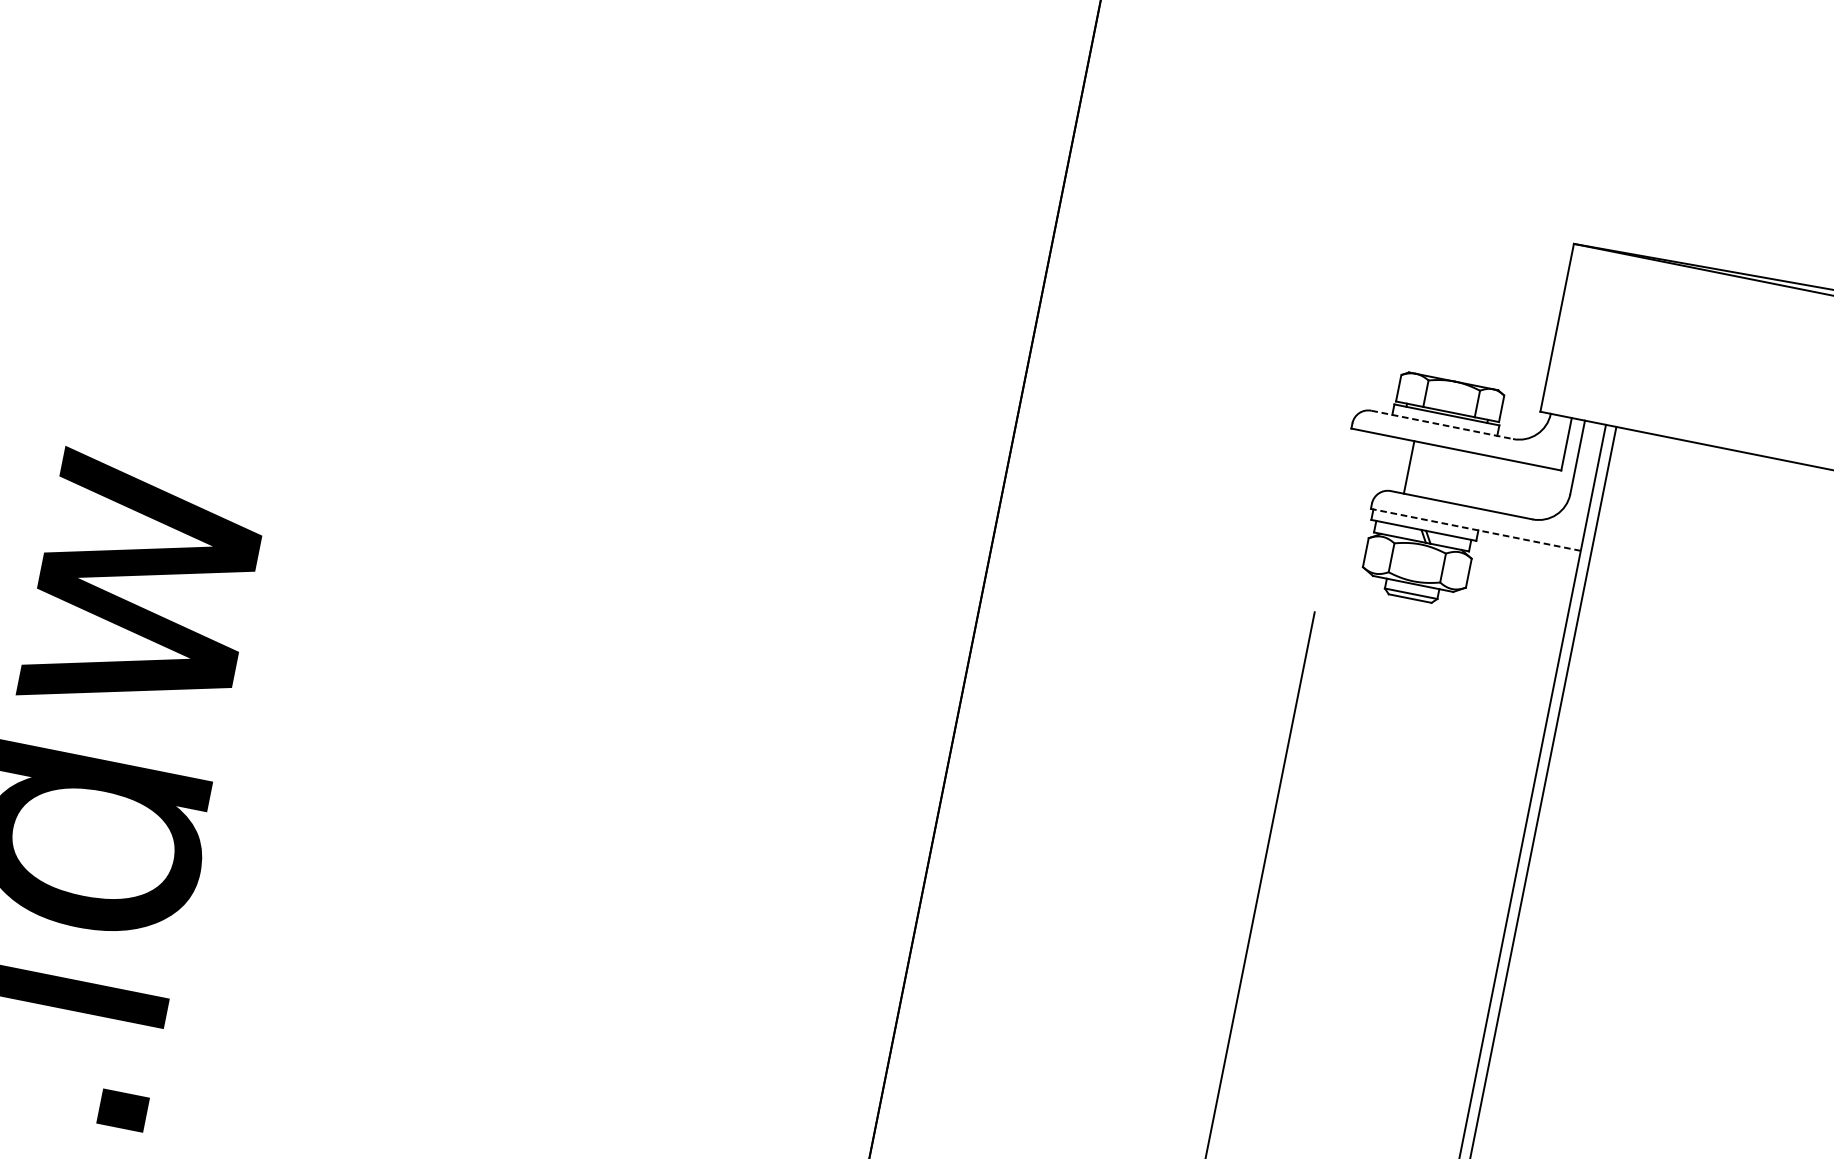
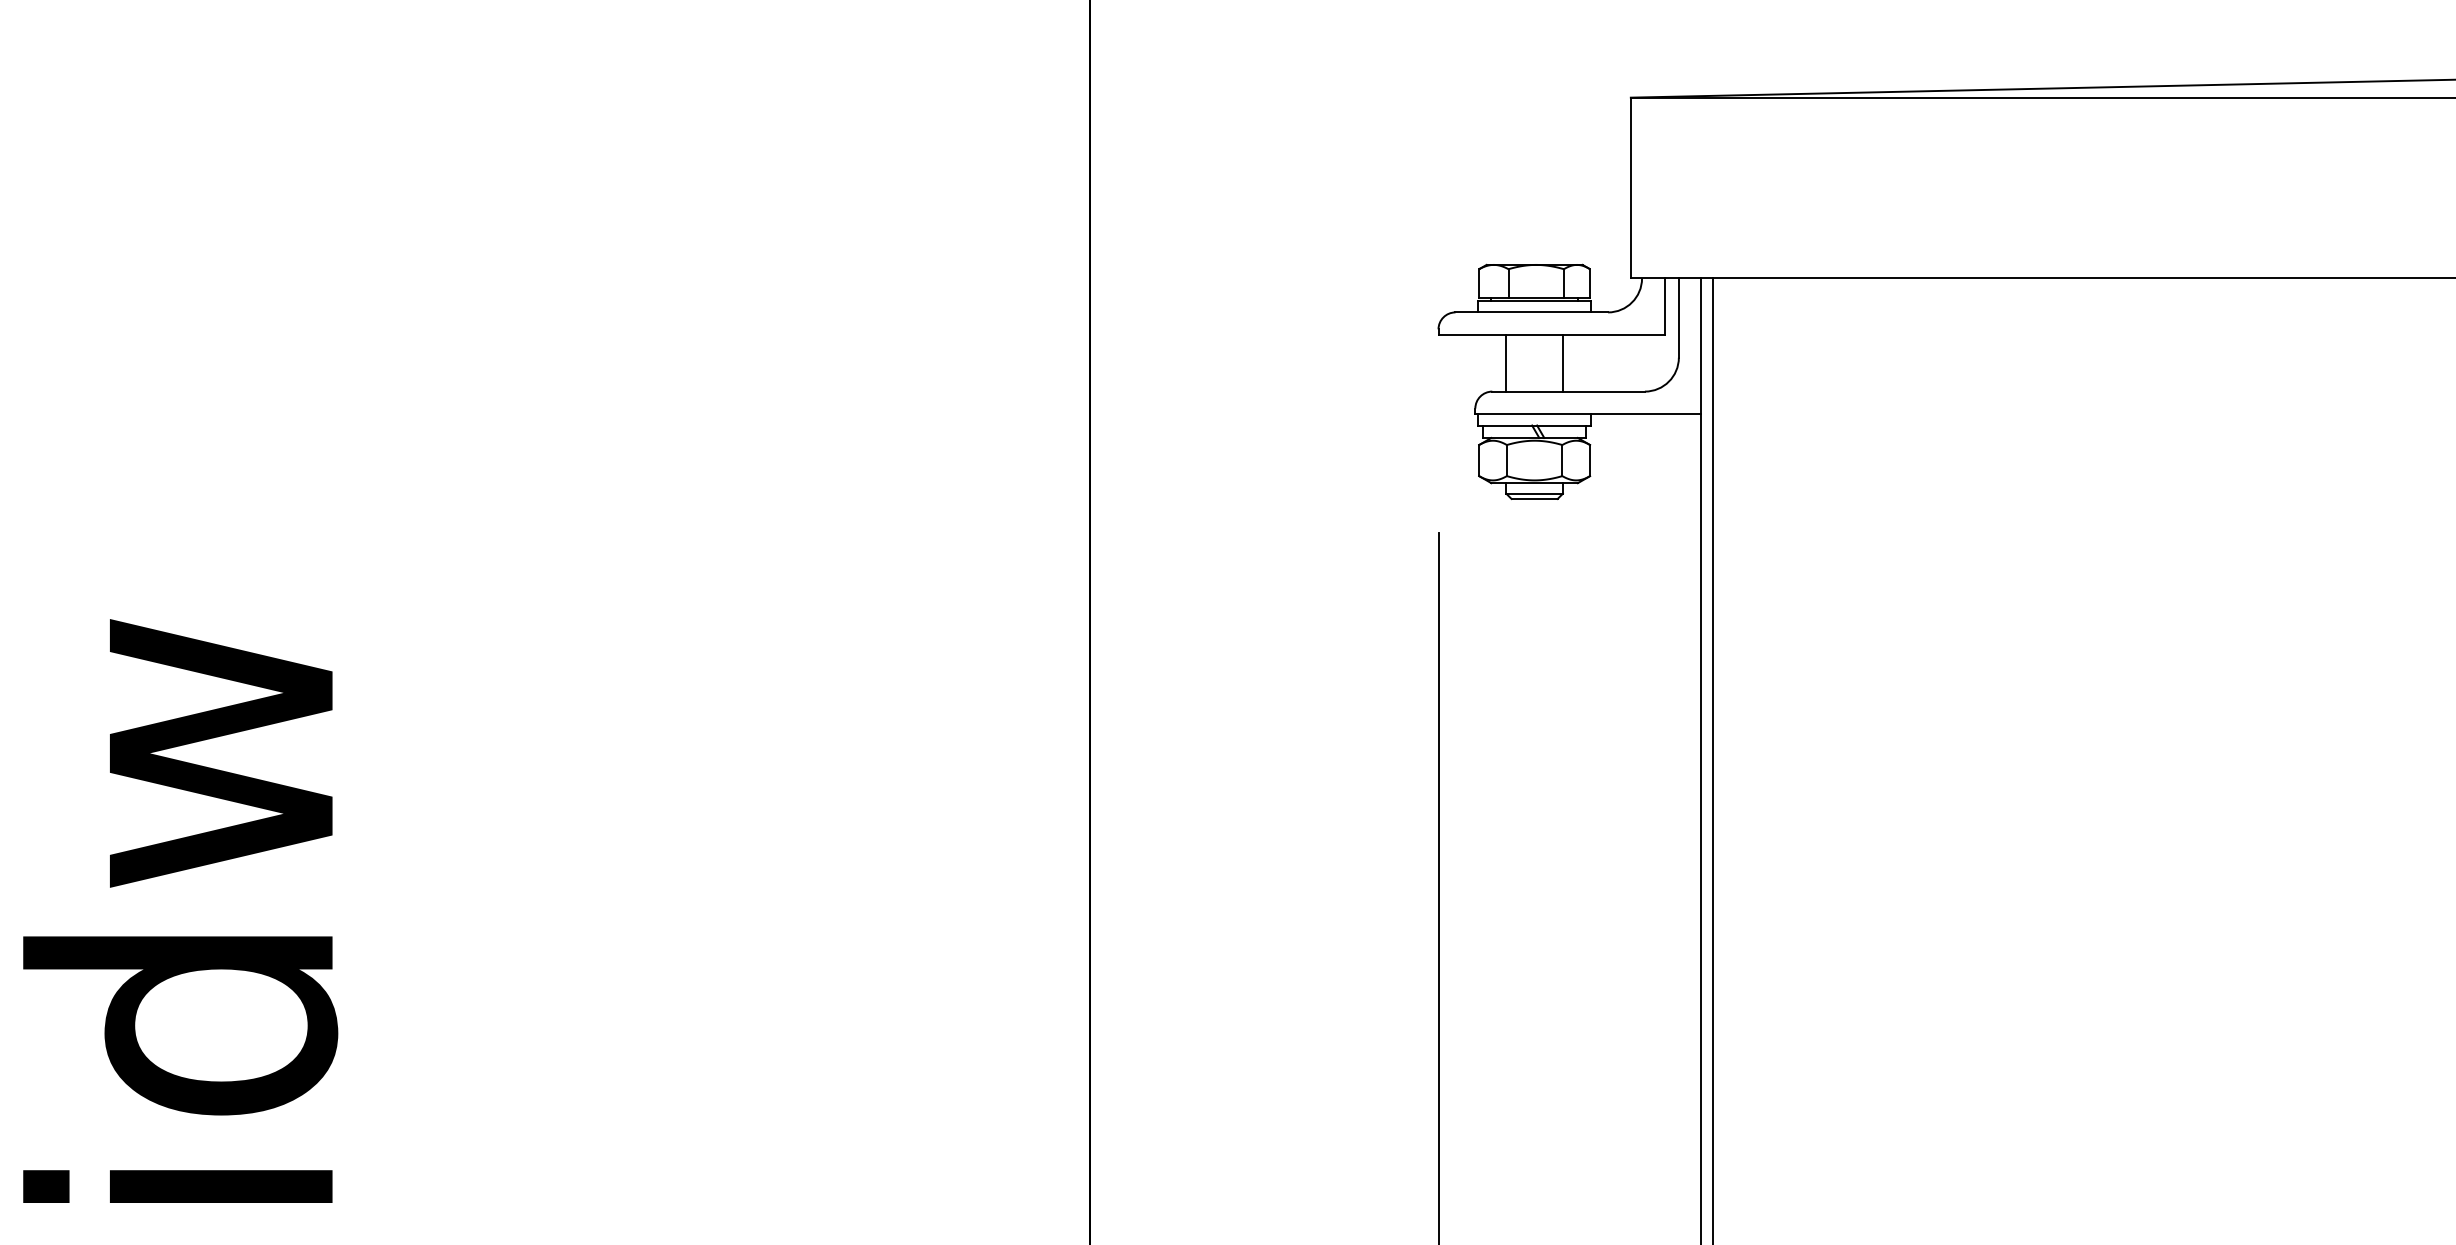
line: (1442, 425) -> (1532, 312), dashed -> solid
line: (1461, 478) -> (1562, 363), added
line: (1474, 529) -> (1587, 414), dashed -> solid

